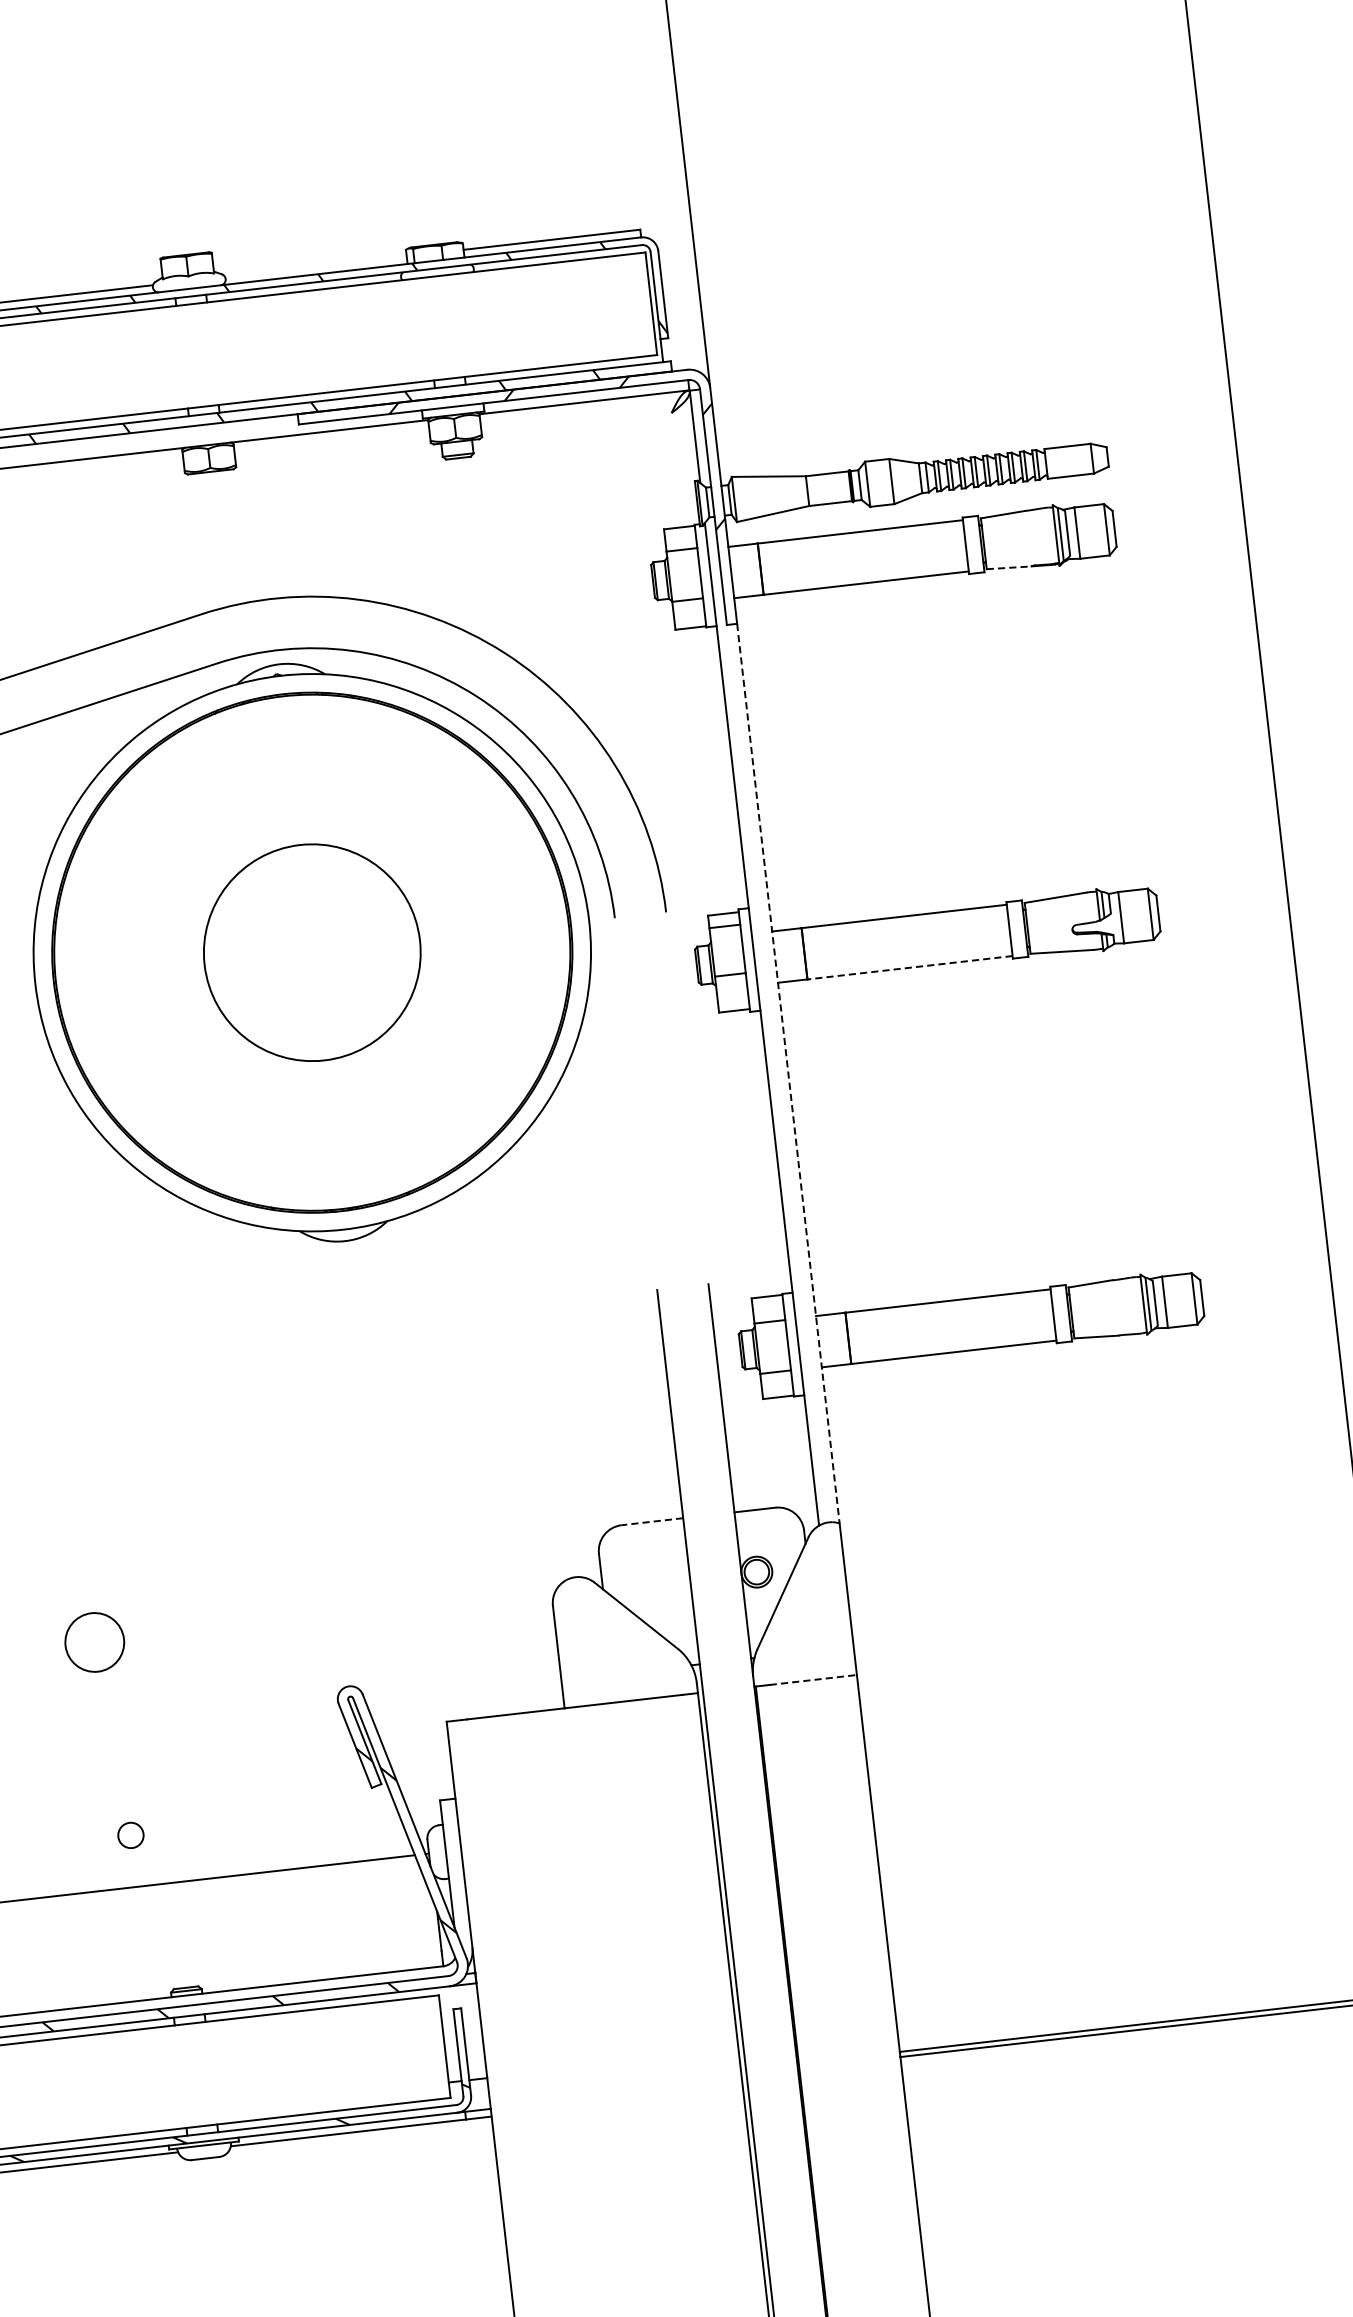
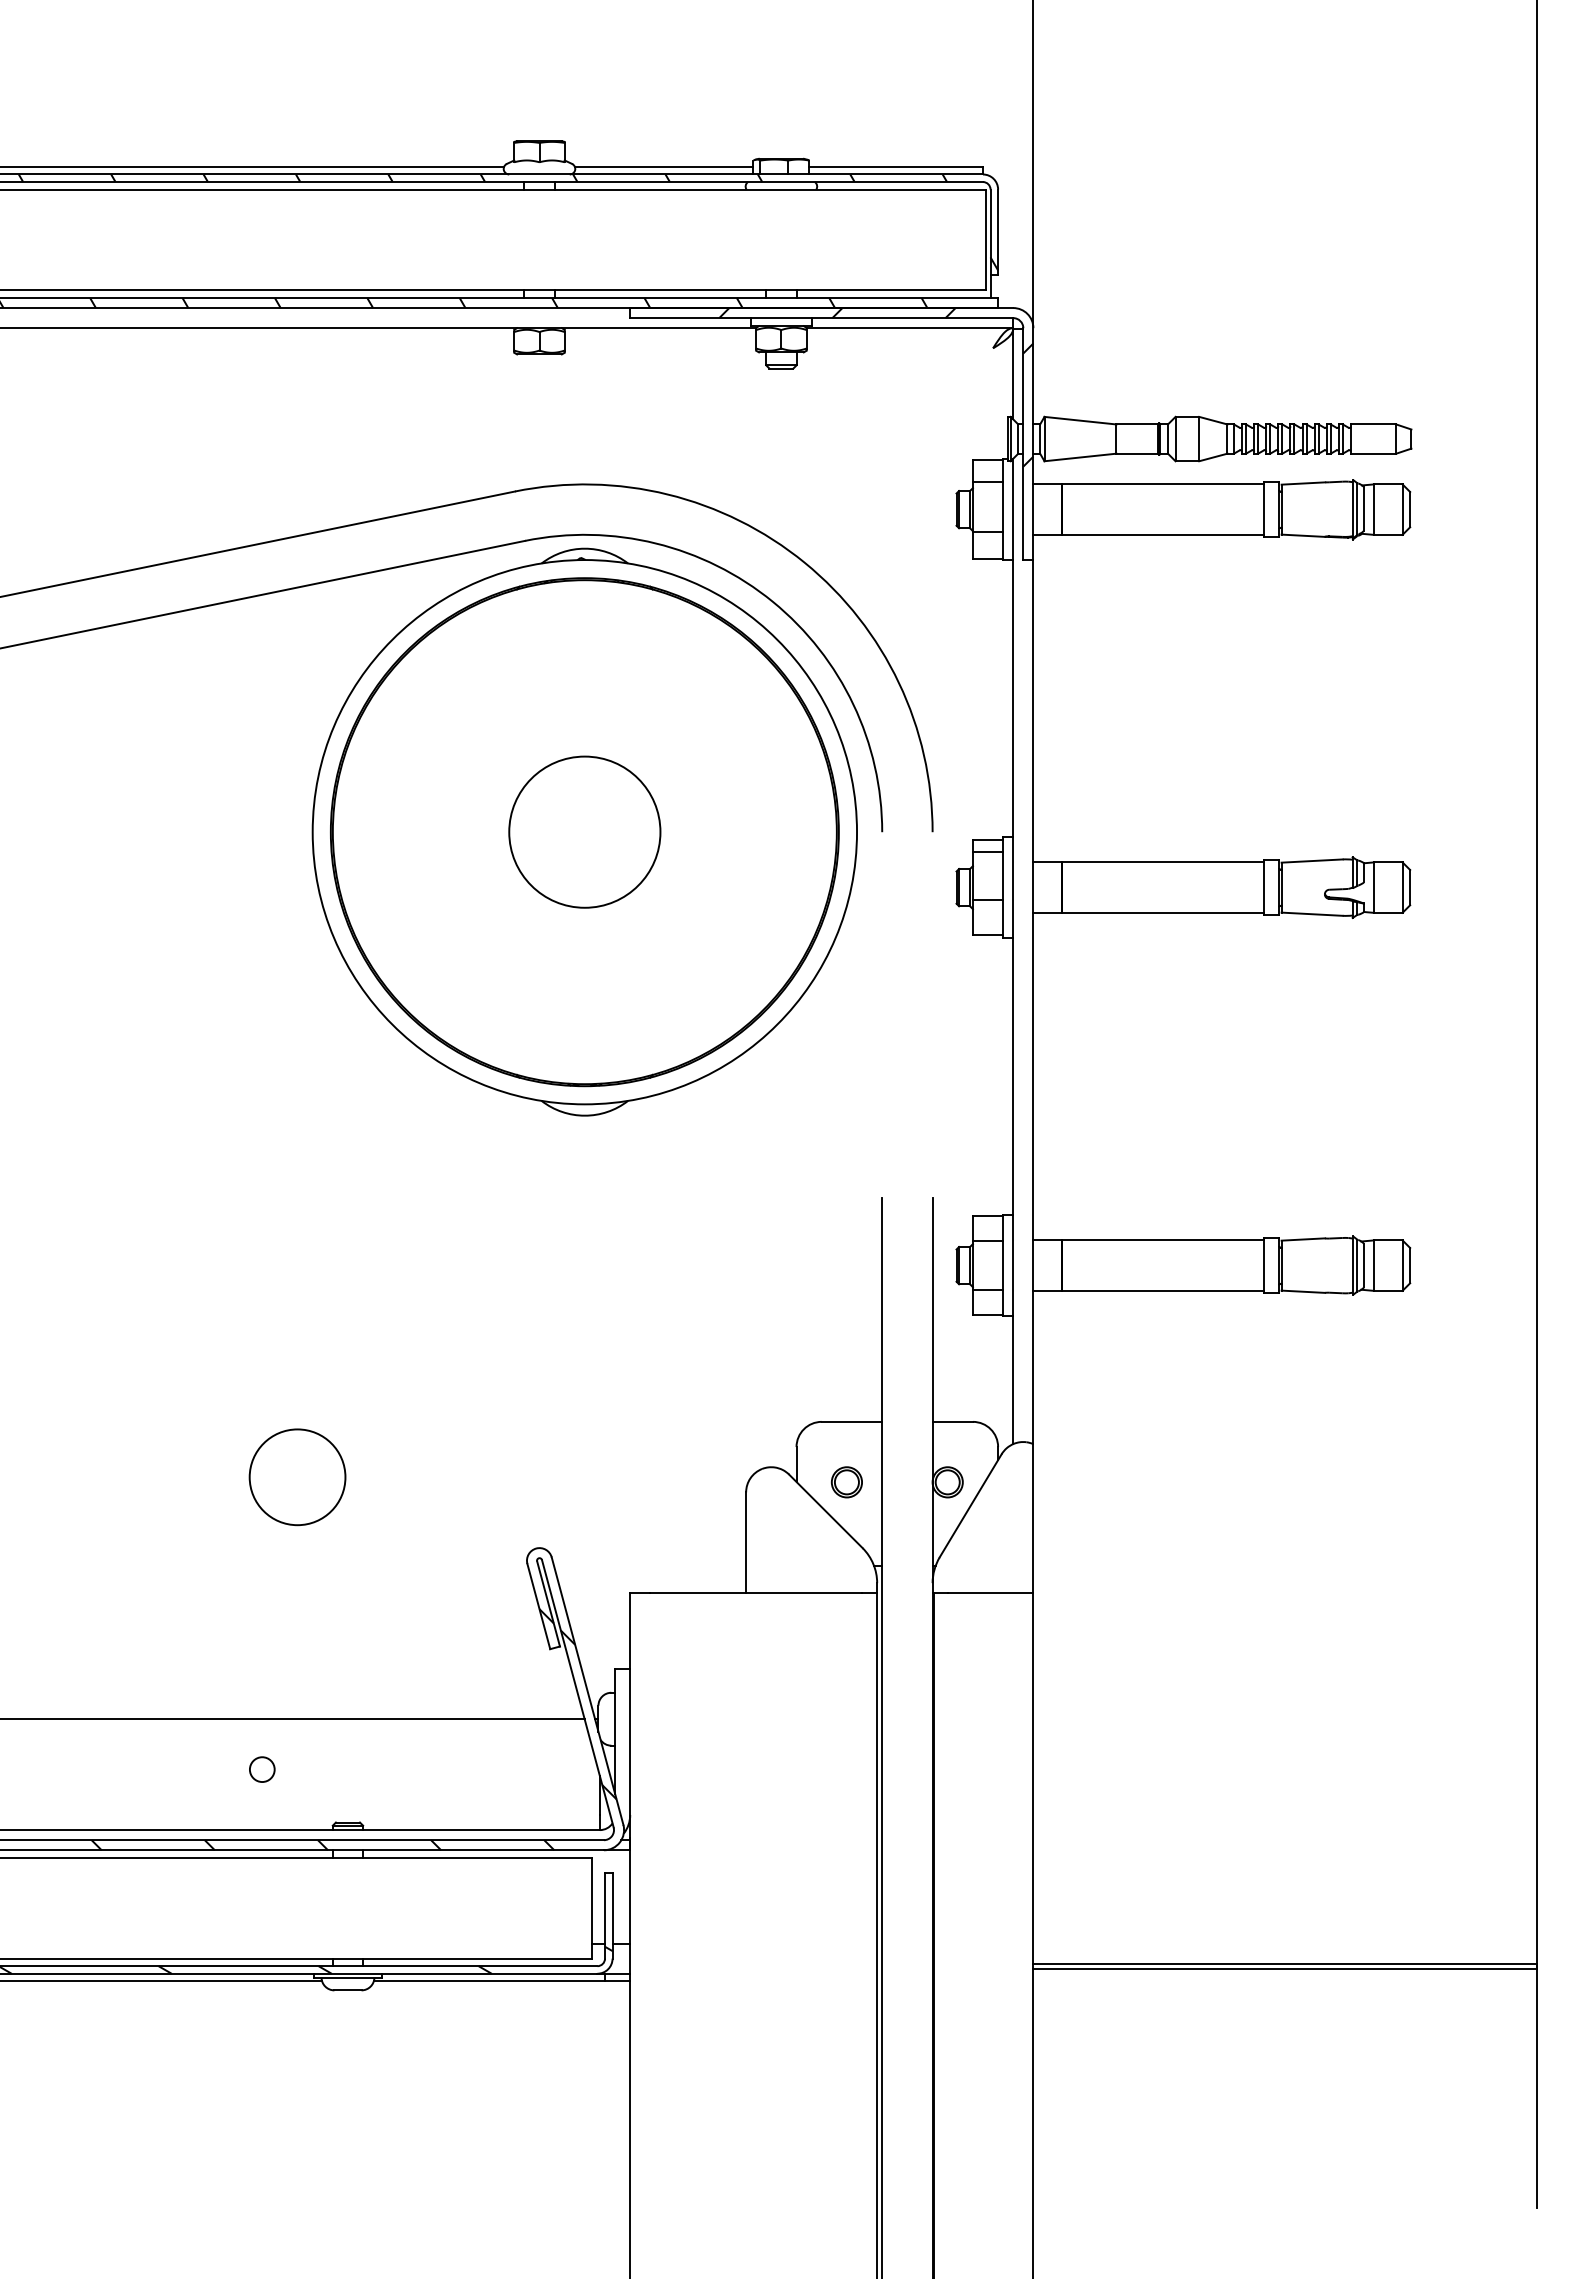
line: (315, 266) -> (663, 166), added
line: (1009, 567) -> (1303, 535), dashed -> solid
circle: (311, 952) -> (584, 831), size x0.71
line: (910, 967) -> (1163, 912), dashed -> solid
line: (788, 1073) -> (1033, 1002), dashed -> solid
line: (651, 1521) -> (851, 1421), dashed -> solid
part: (653, 1584) -> (846, 1482), added
circle: (94, 1642) -> (297, 1477), size x1.67
line: (813, 1680) -> (990, 1593), dashed -> solid
circle: (131, 1835) -> (262, 1769), moved

